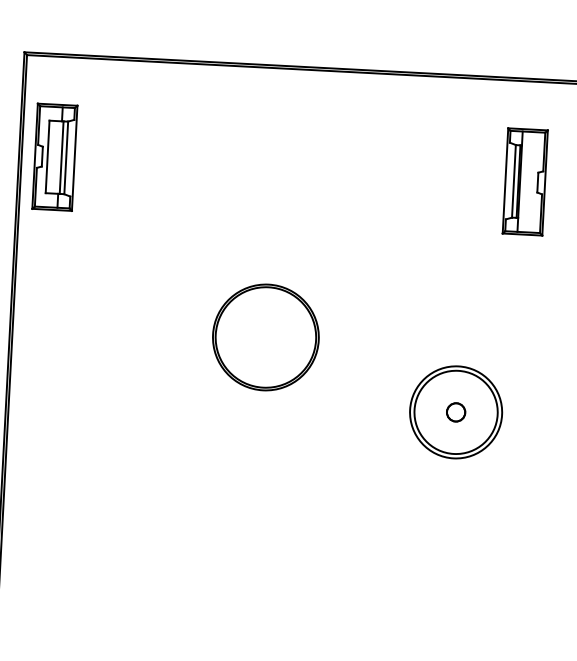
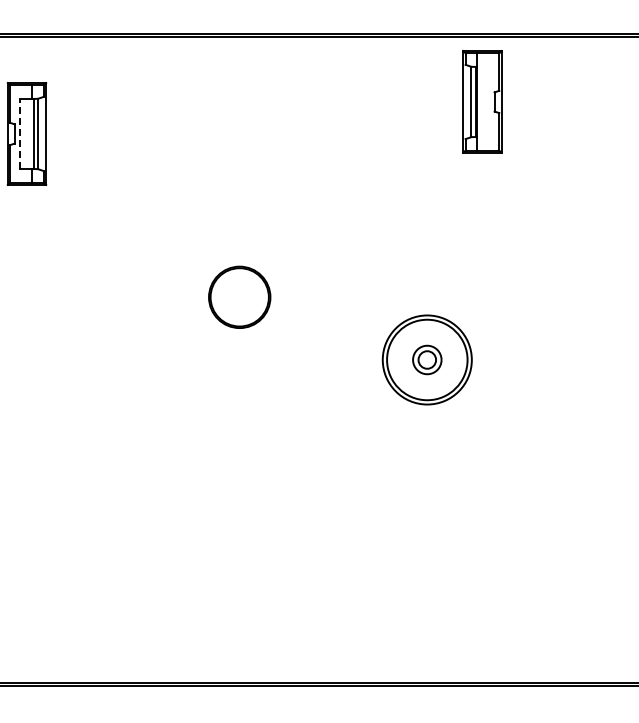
line: (47, 156) -> (19, 133), solid -> dashed
part: (525, 181) -> (482, 101), moved
part: (265, 337) -> (239, 297), size x0.6
circle: (456, 411) -> (427, 359), size x1.6

